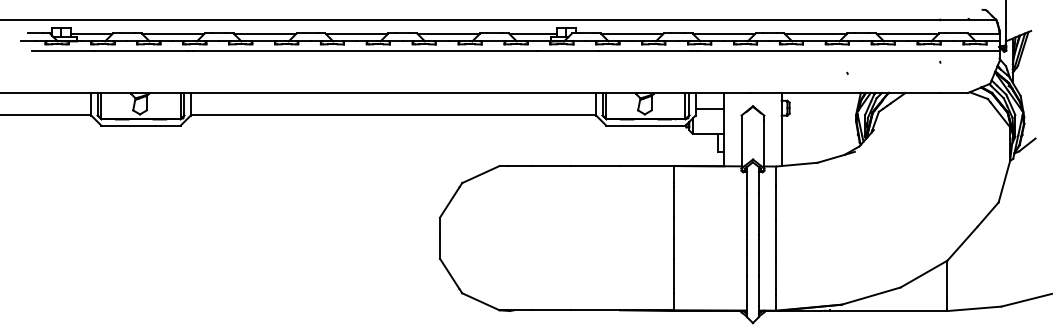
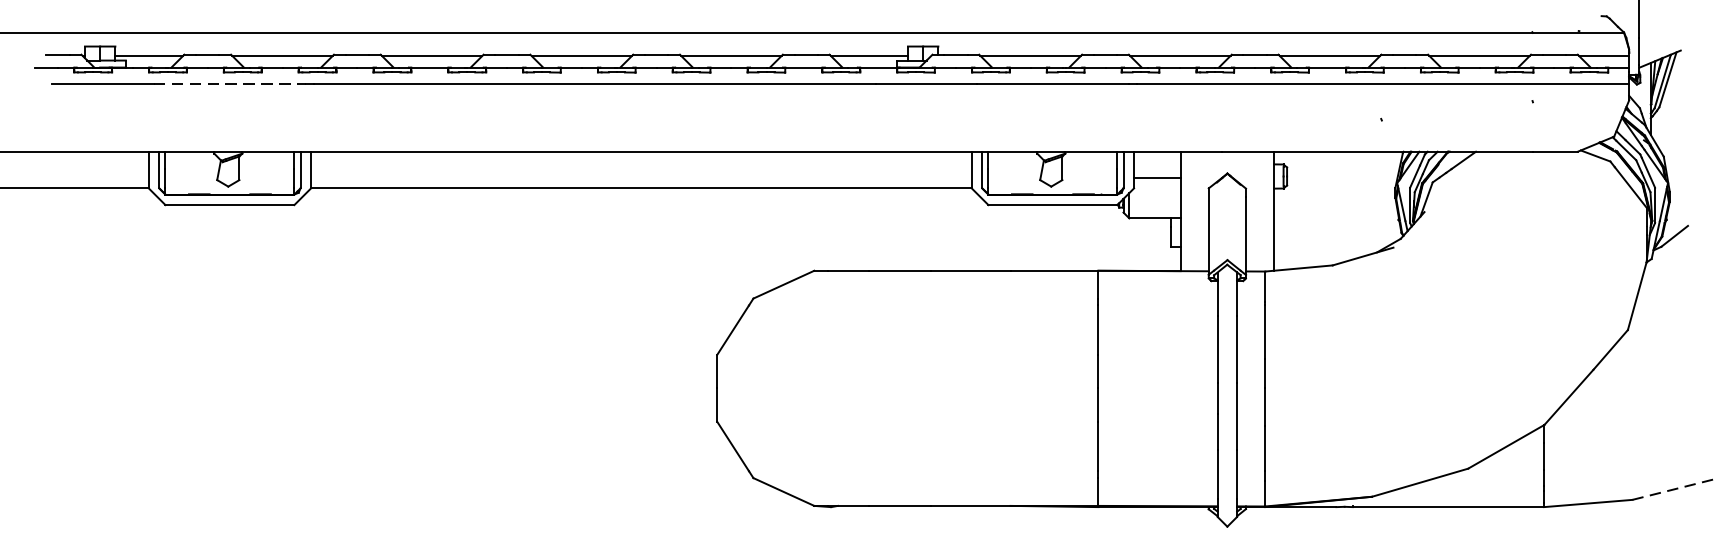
line: (141, 51) -> (230, 84), solid -> dashed
line: (1027, 300) -> (1674, 489), solid -> dashed

